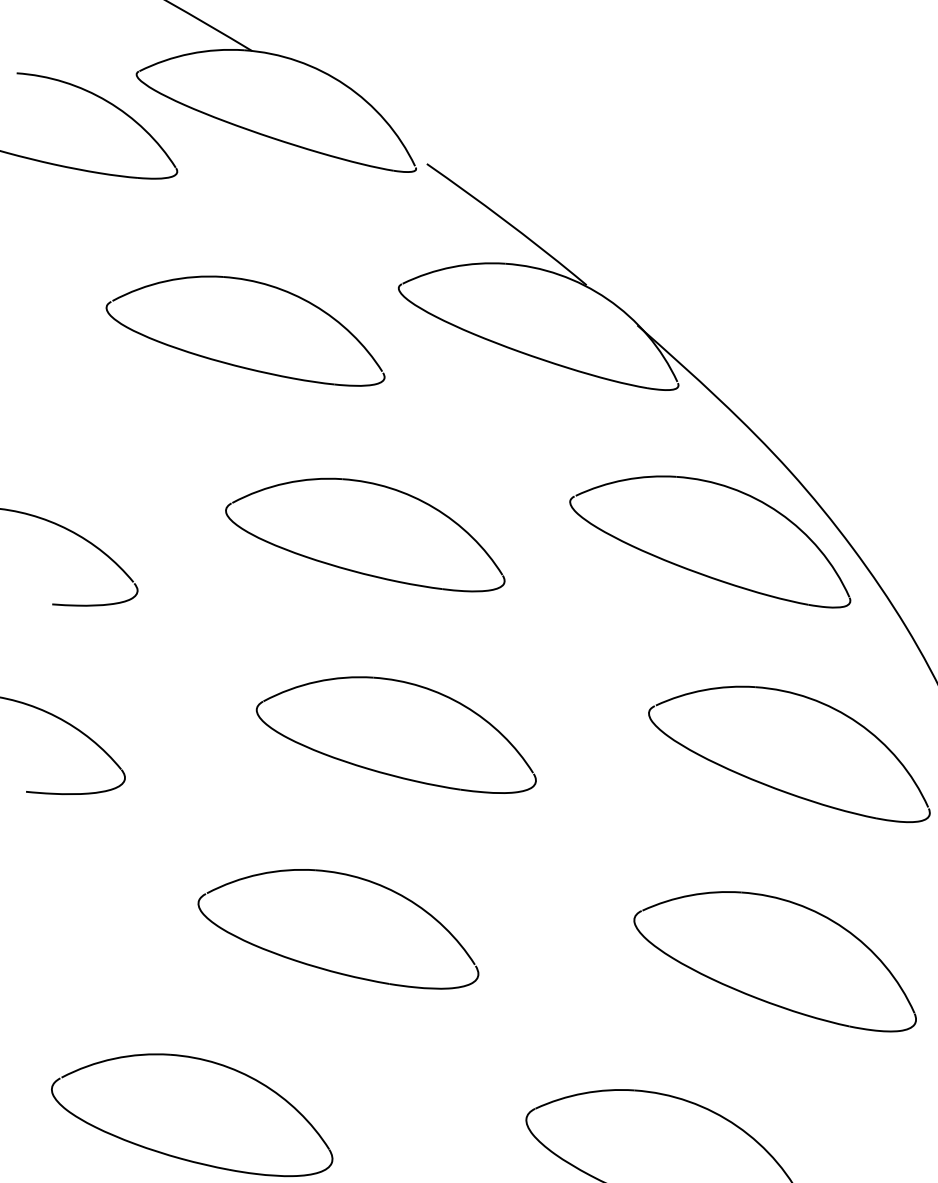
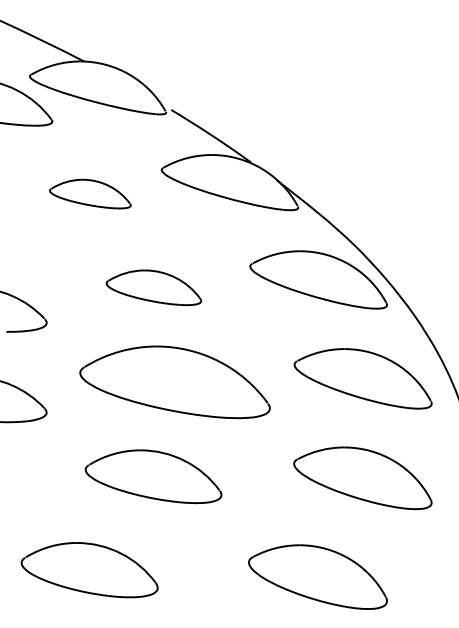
part: (246, 327) -> (90, 193), size x0.6
part: (365, 532) -> (153, 287), size x0.7
part: (396, 731) -> (174, 381), size x1.4

